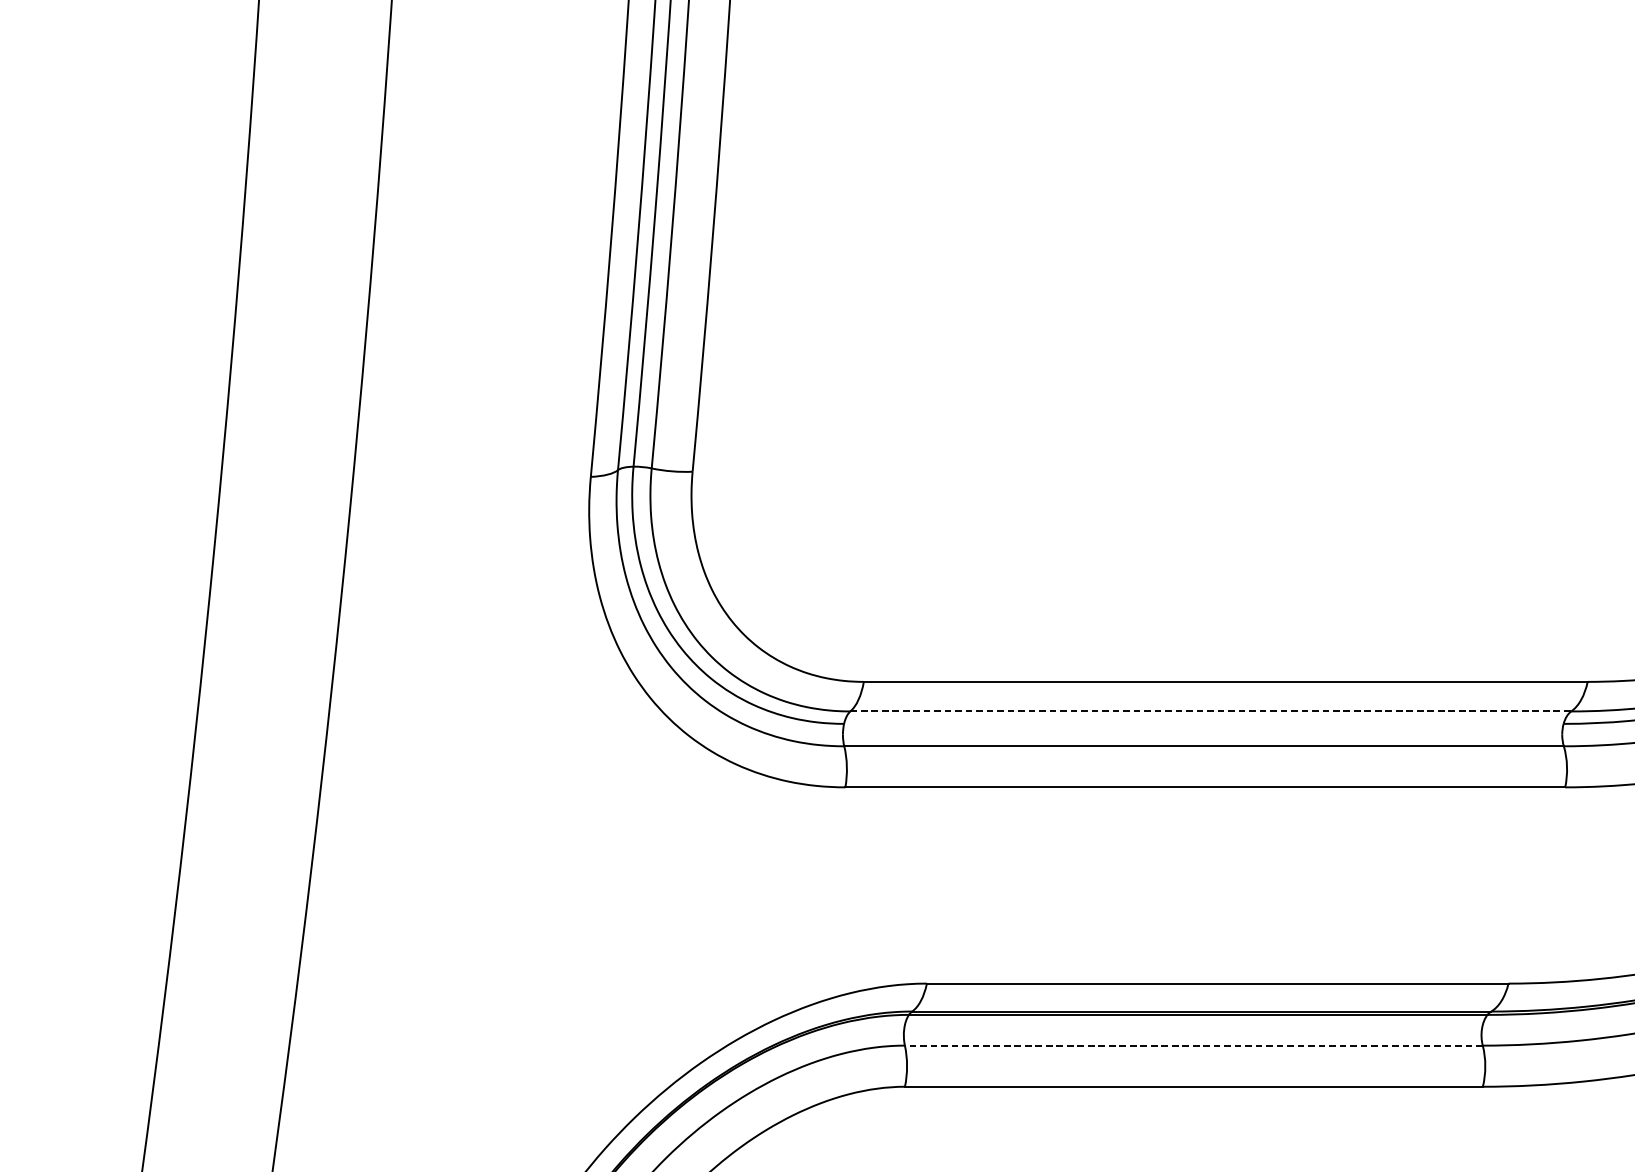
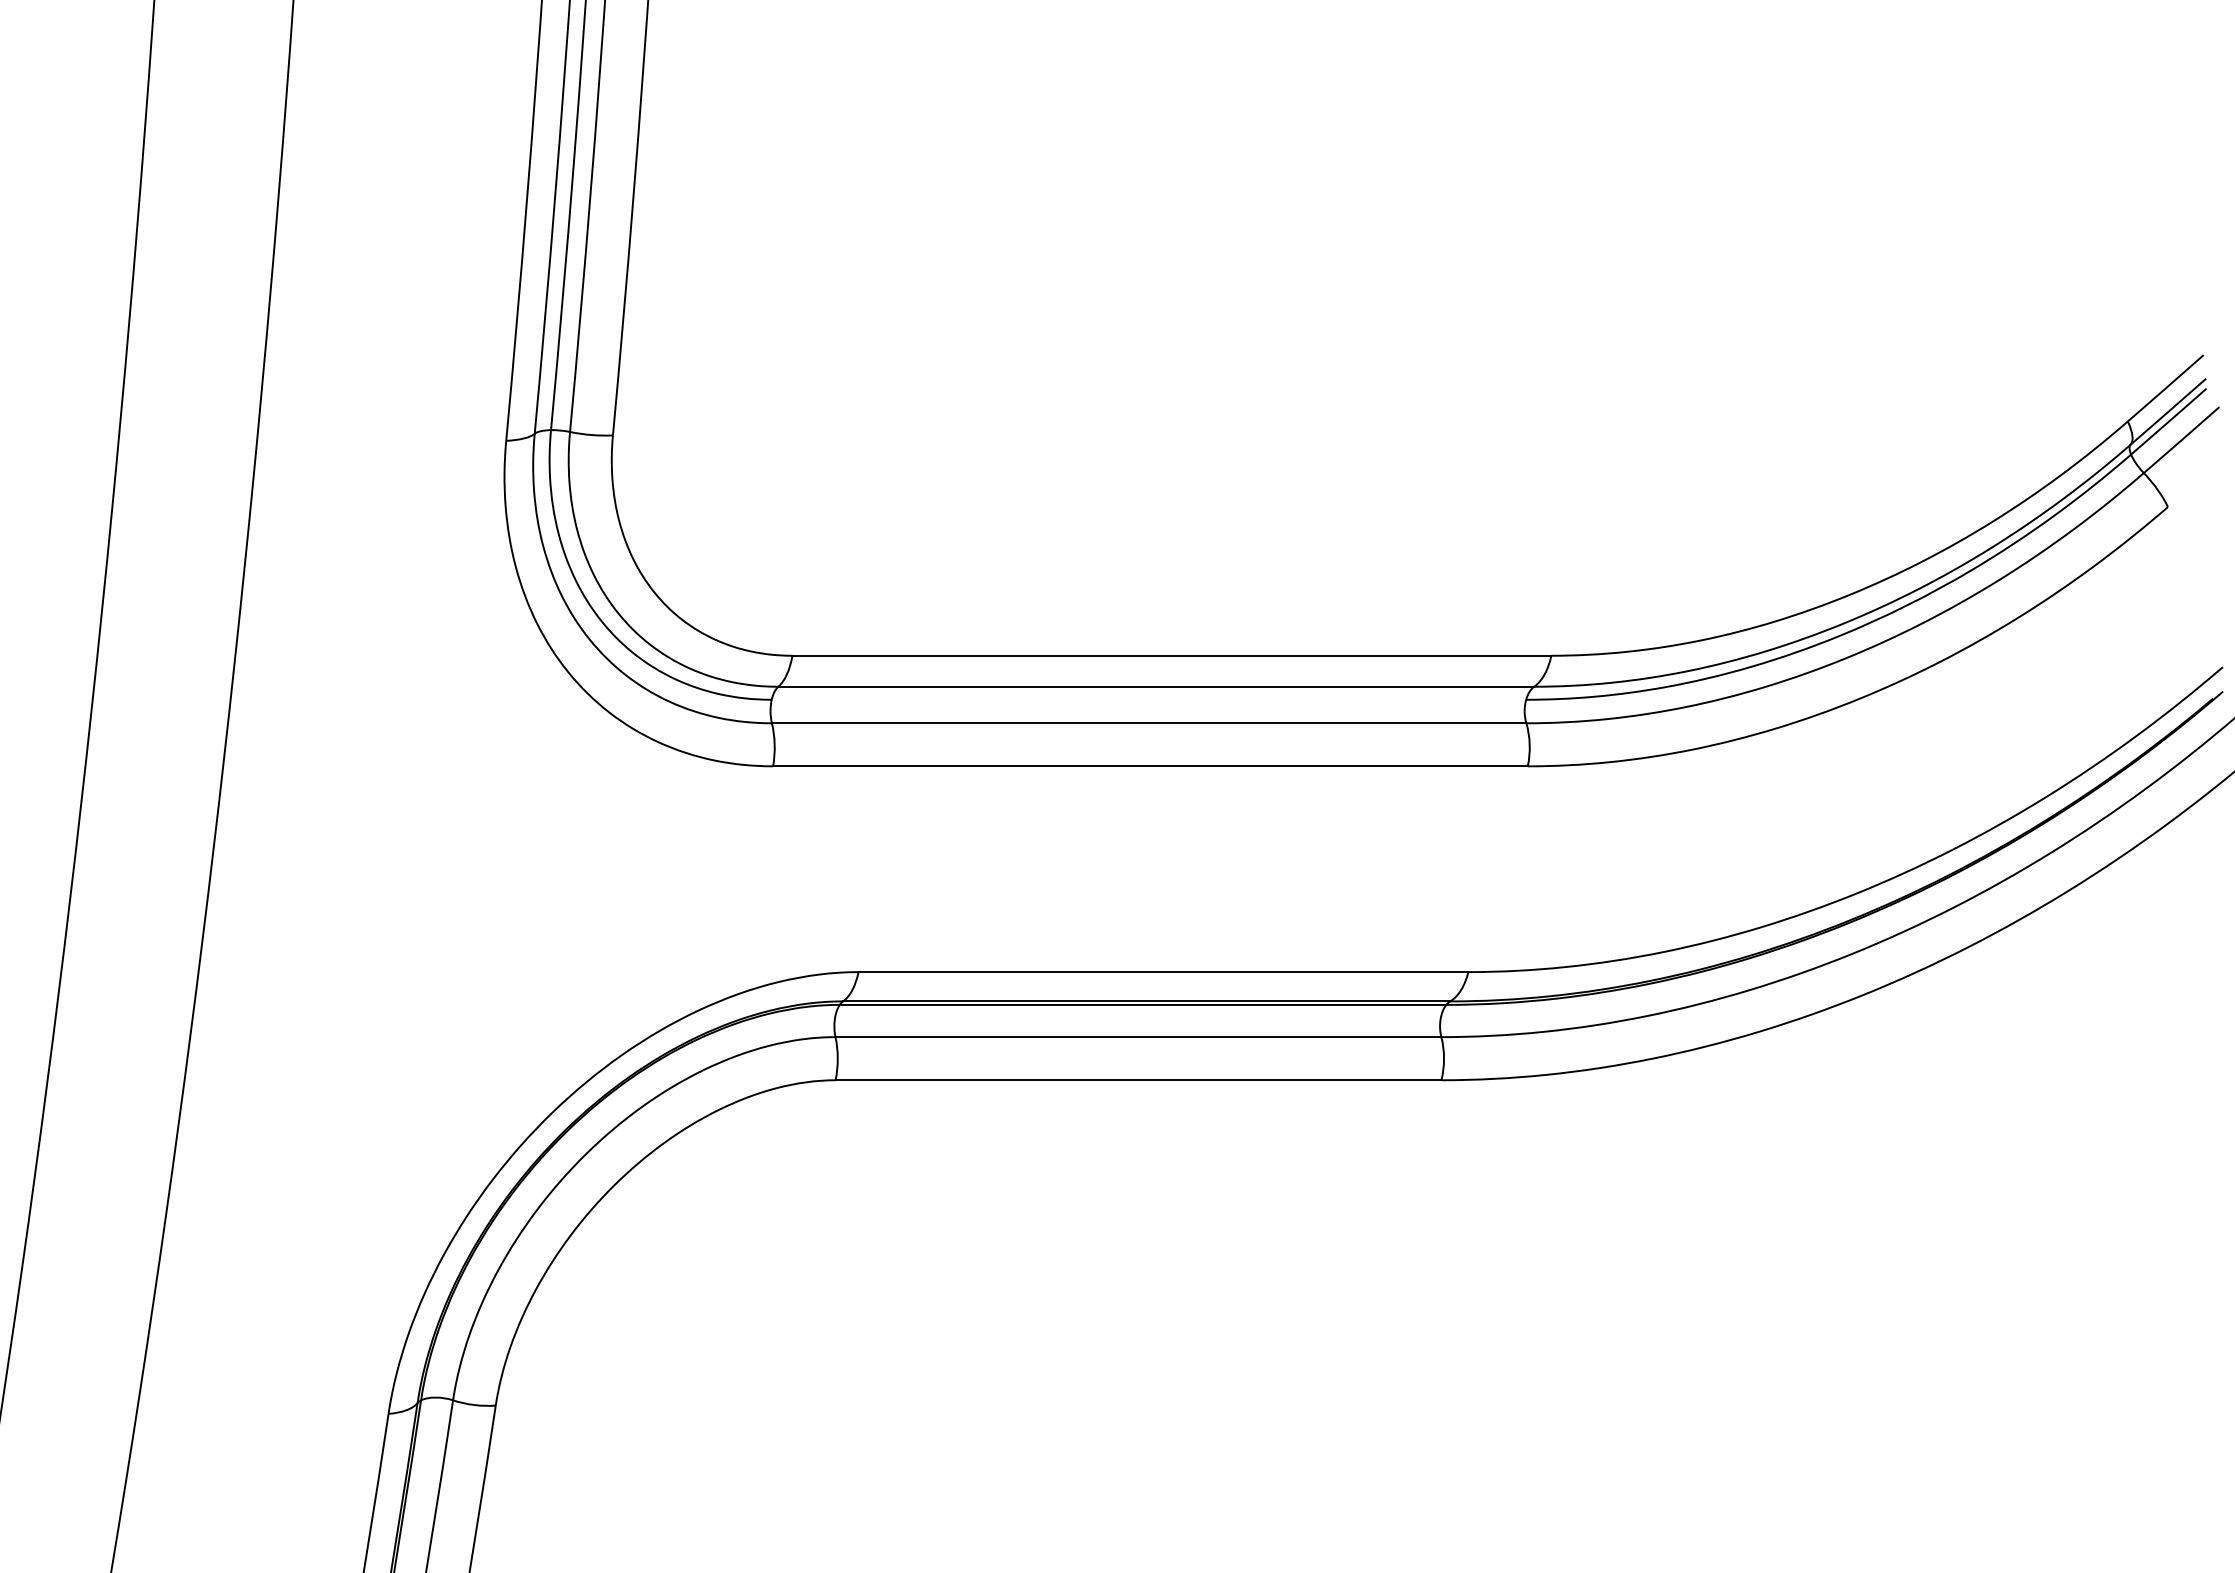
line: (1211, 711) -> (1156, 686), dashed -> solid
line: (1193, 1045) -> (1138, 1037), dashed -> solid

